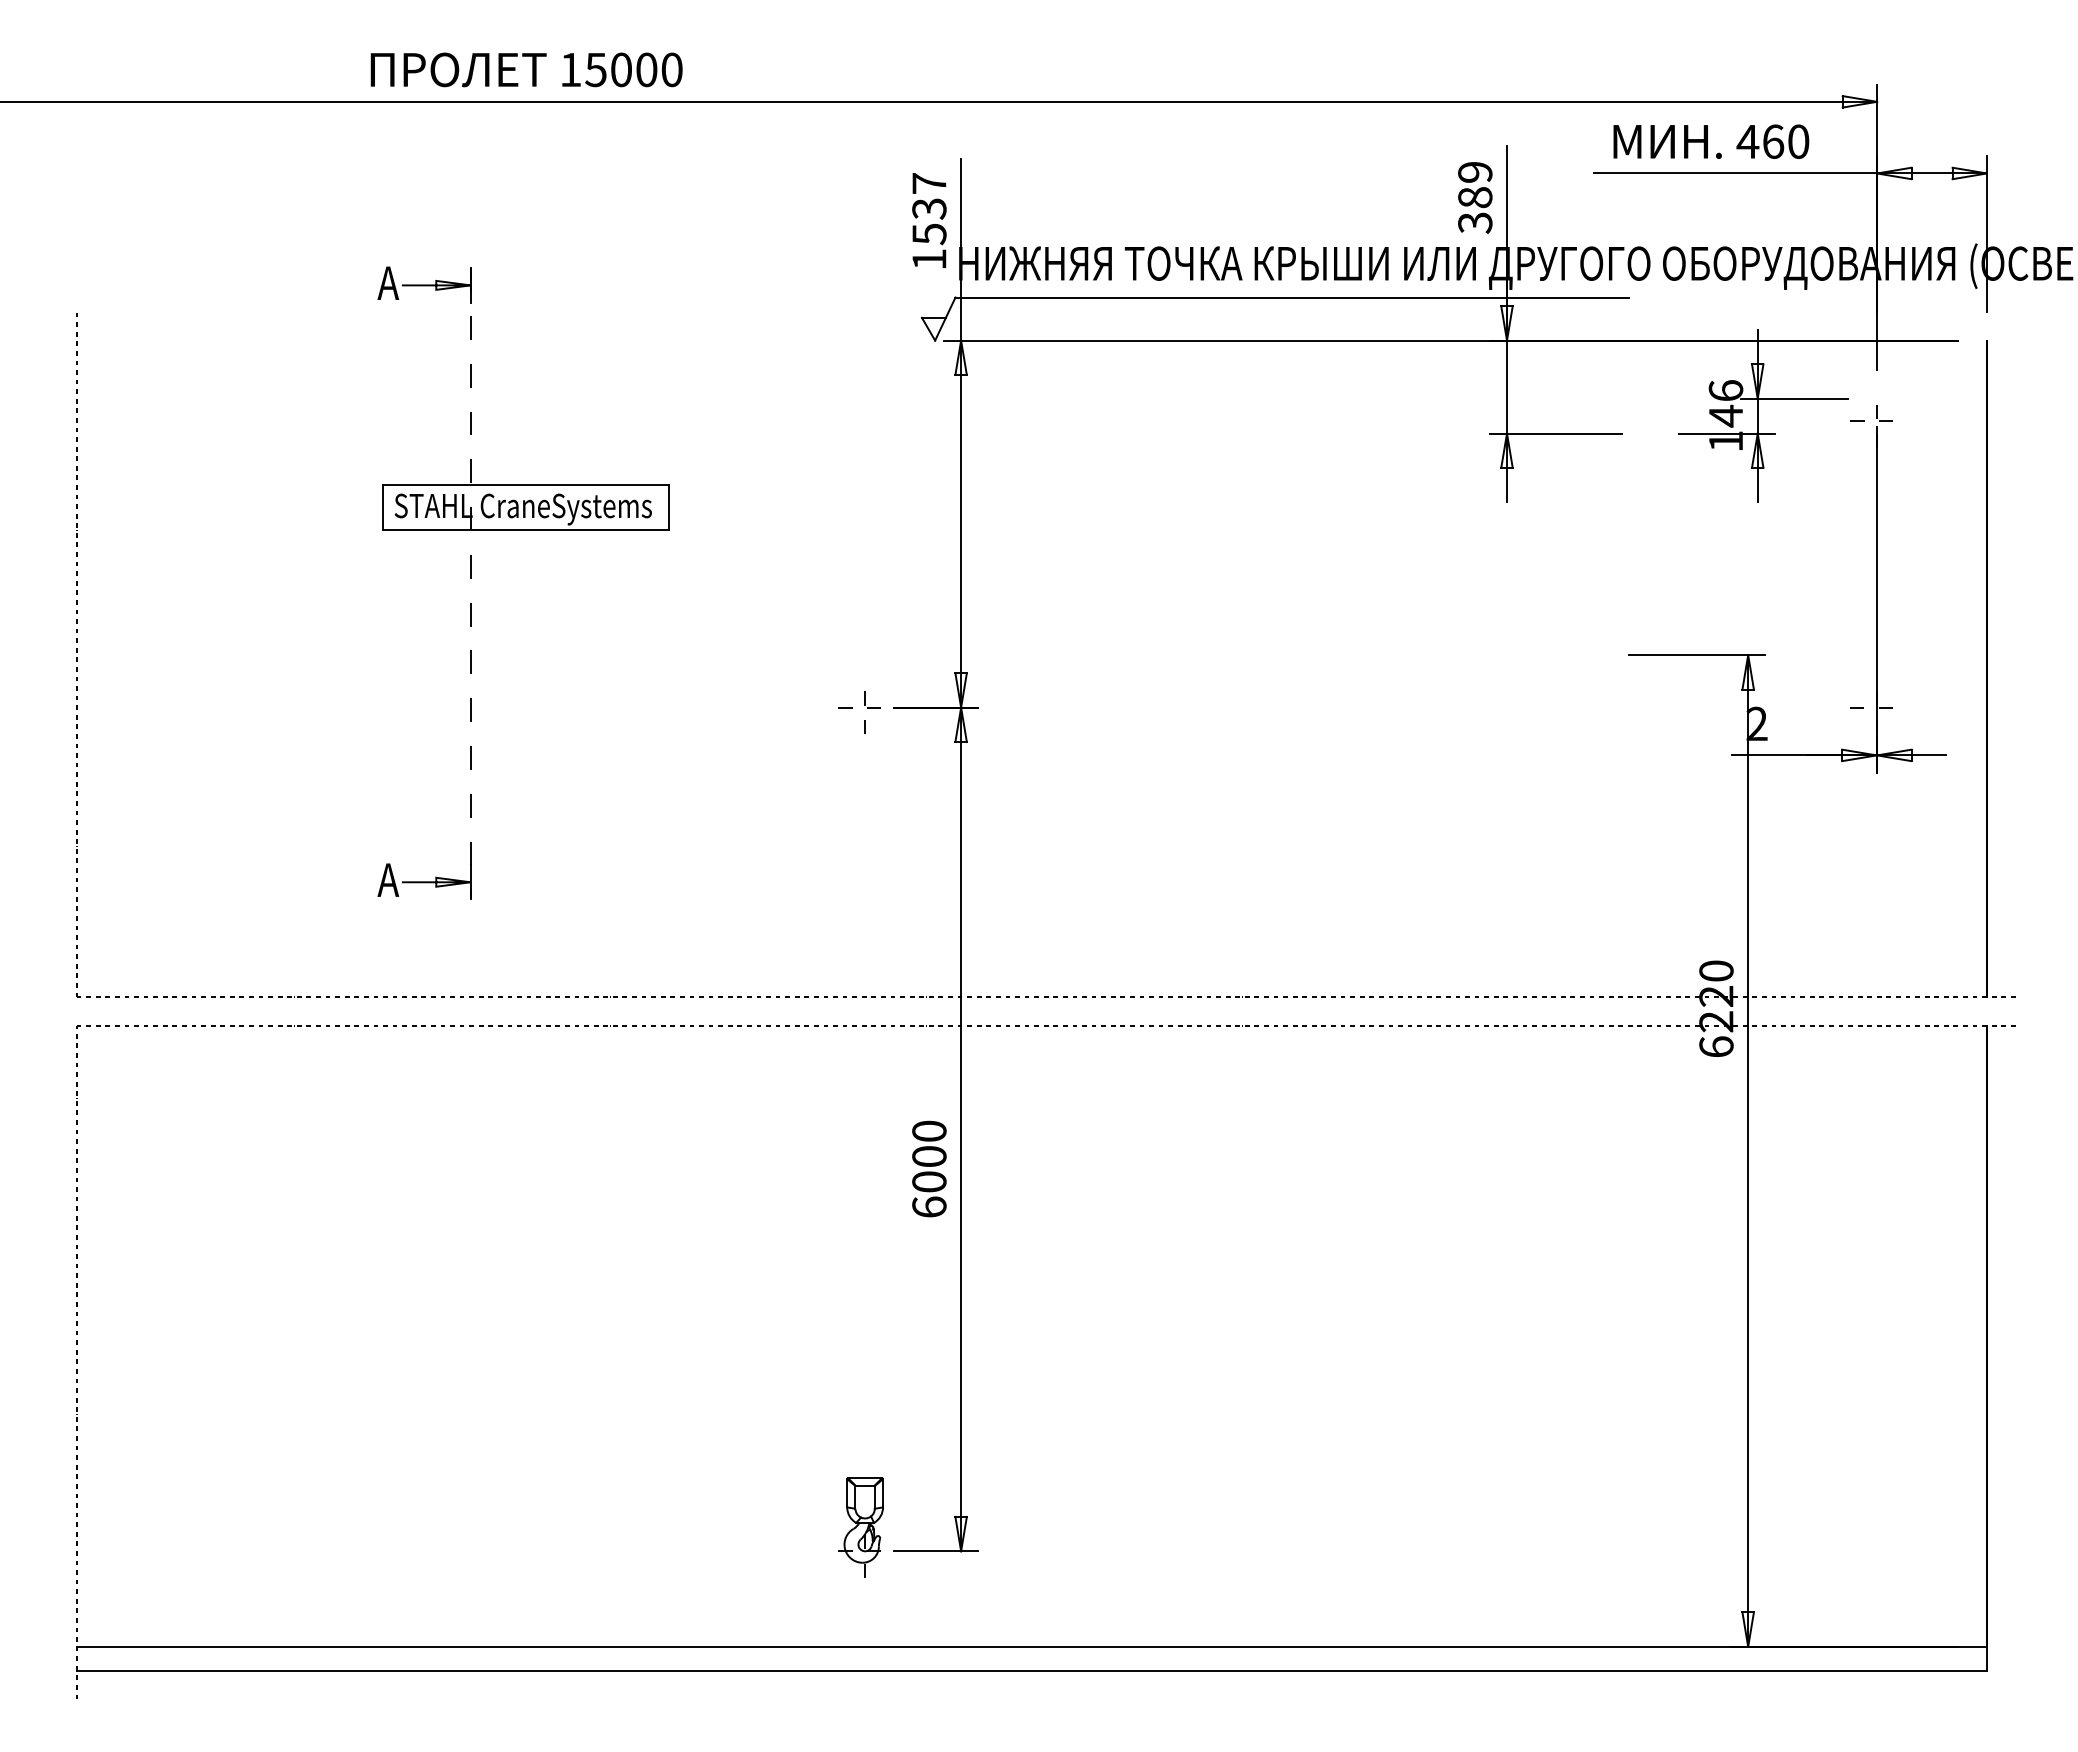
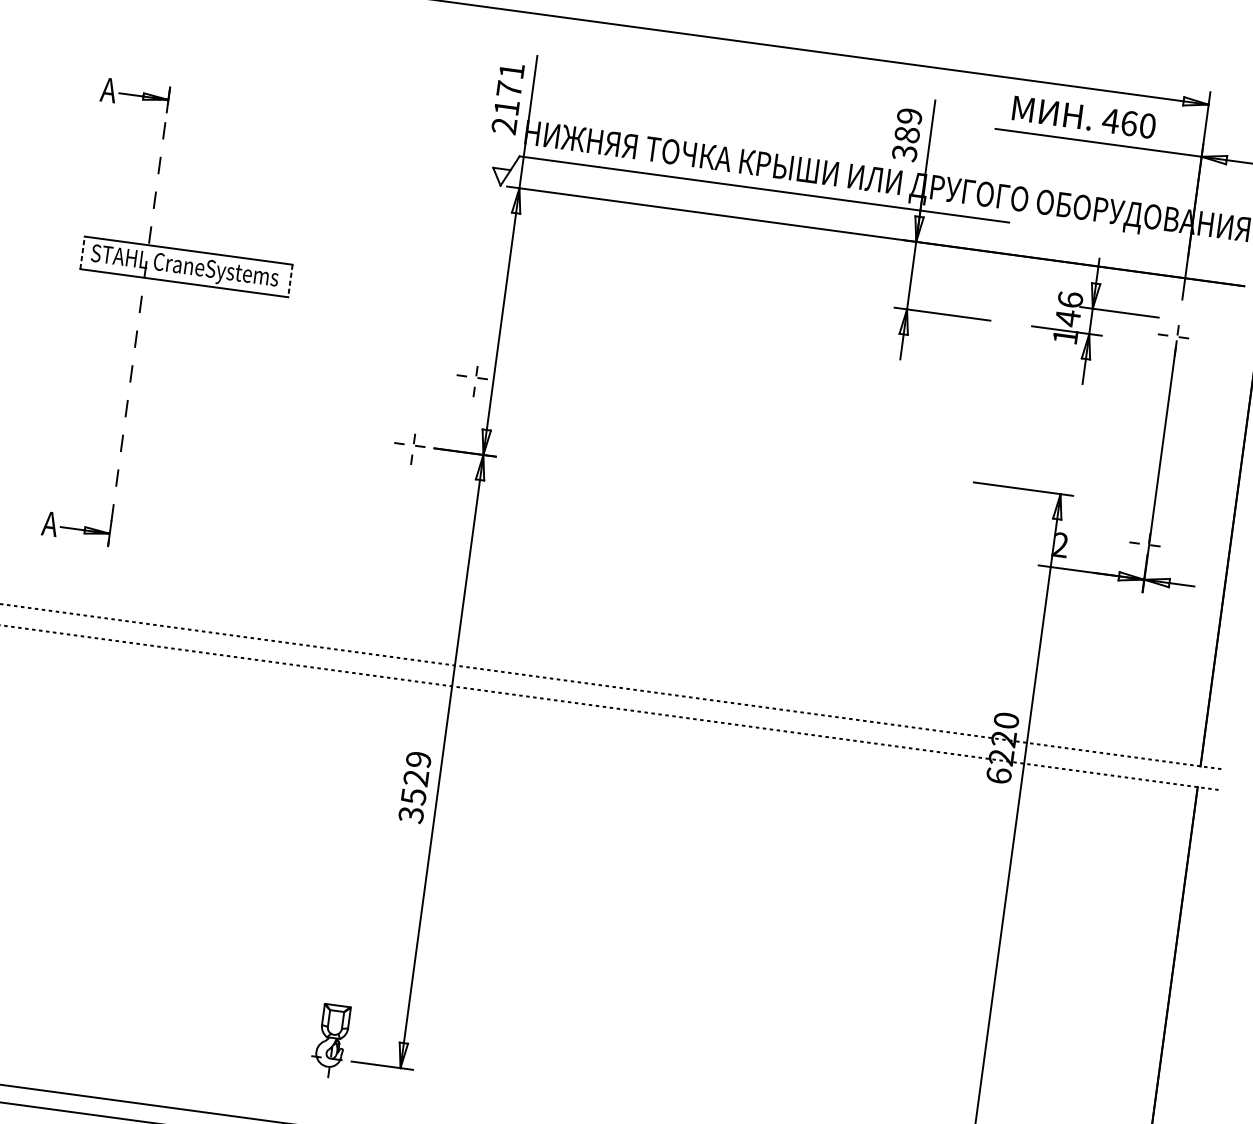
text: (929, 221) -> (508, 98), 1537 -> 2171
line: (382, 507) -> (82, 252), solid -> dashed
line: (668, 508) -> (290, 281), solid -> dashed
part: (924, 605) -> (466, 377), added
text: (929, 1169) -> (415, 787), 6000 -> 3529

